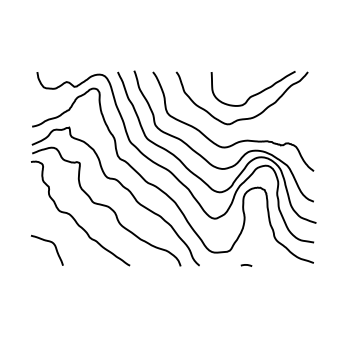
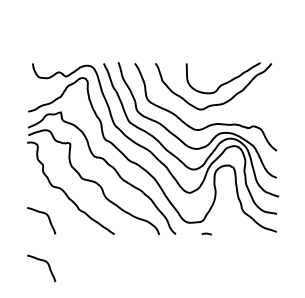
curve: (246, 265) -> (206, 234), moved
curve: (51, 297) -> (45, 262), added

